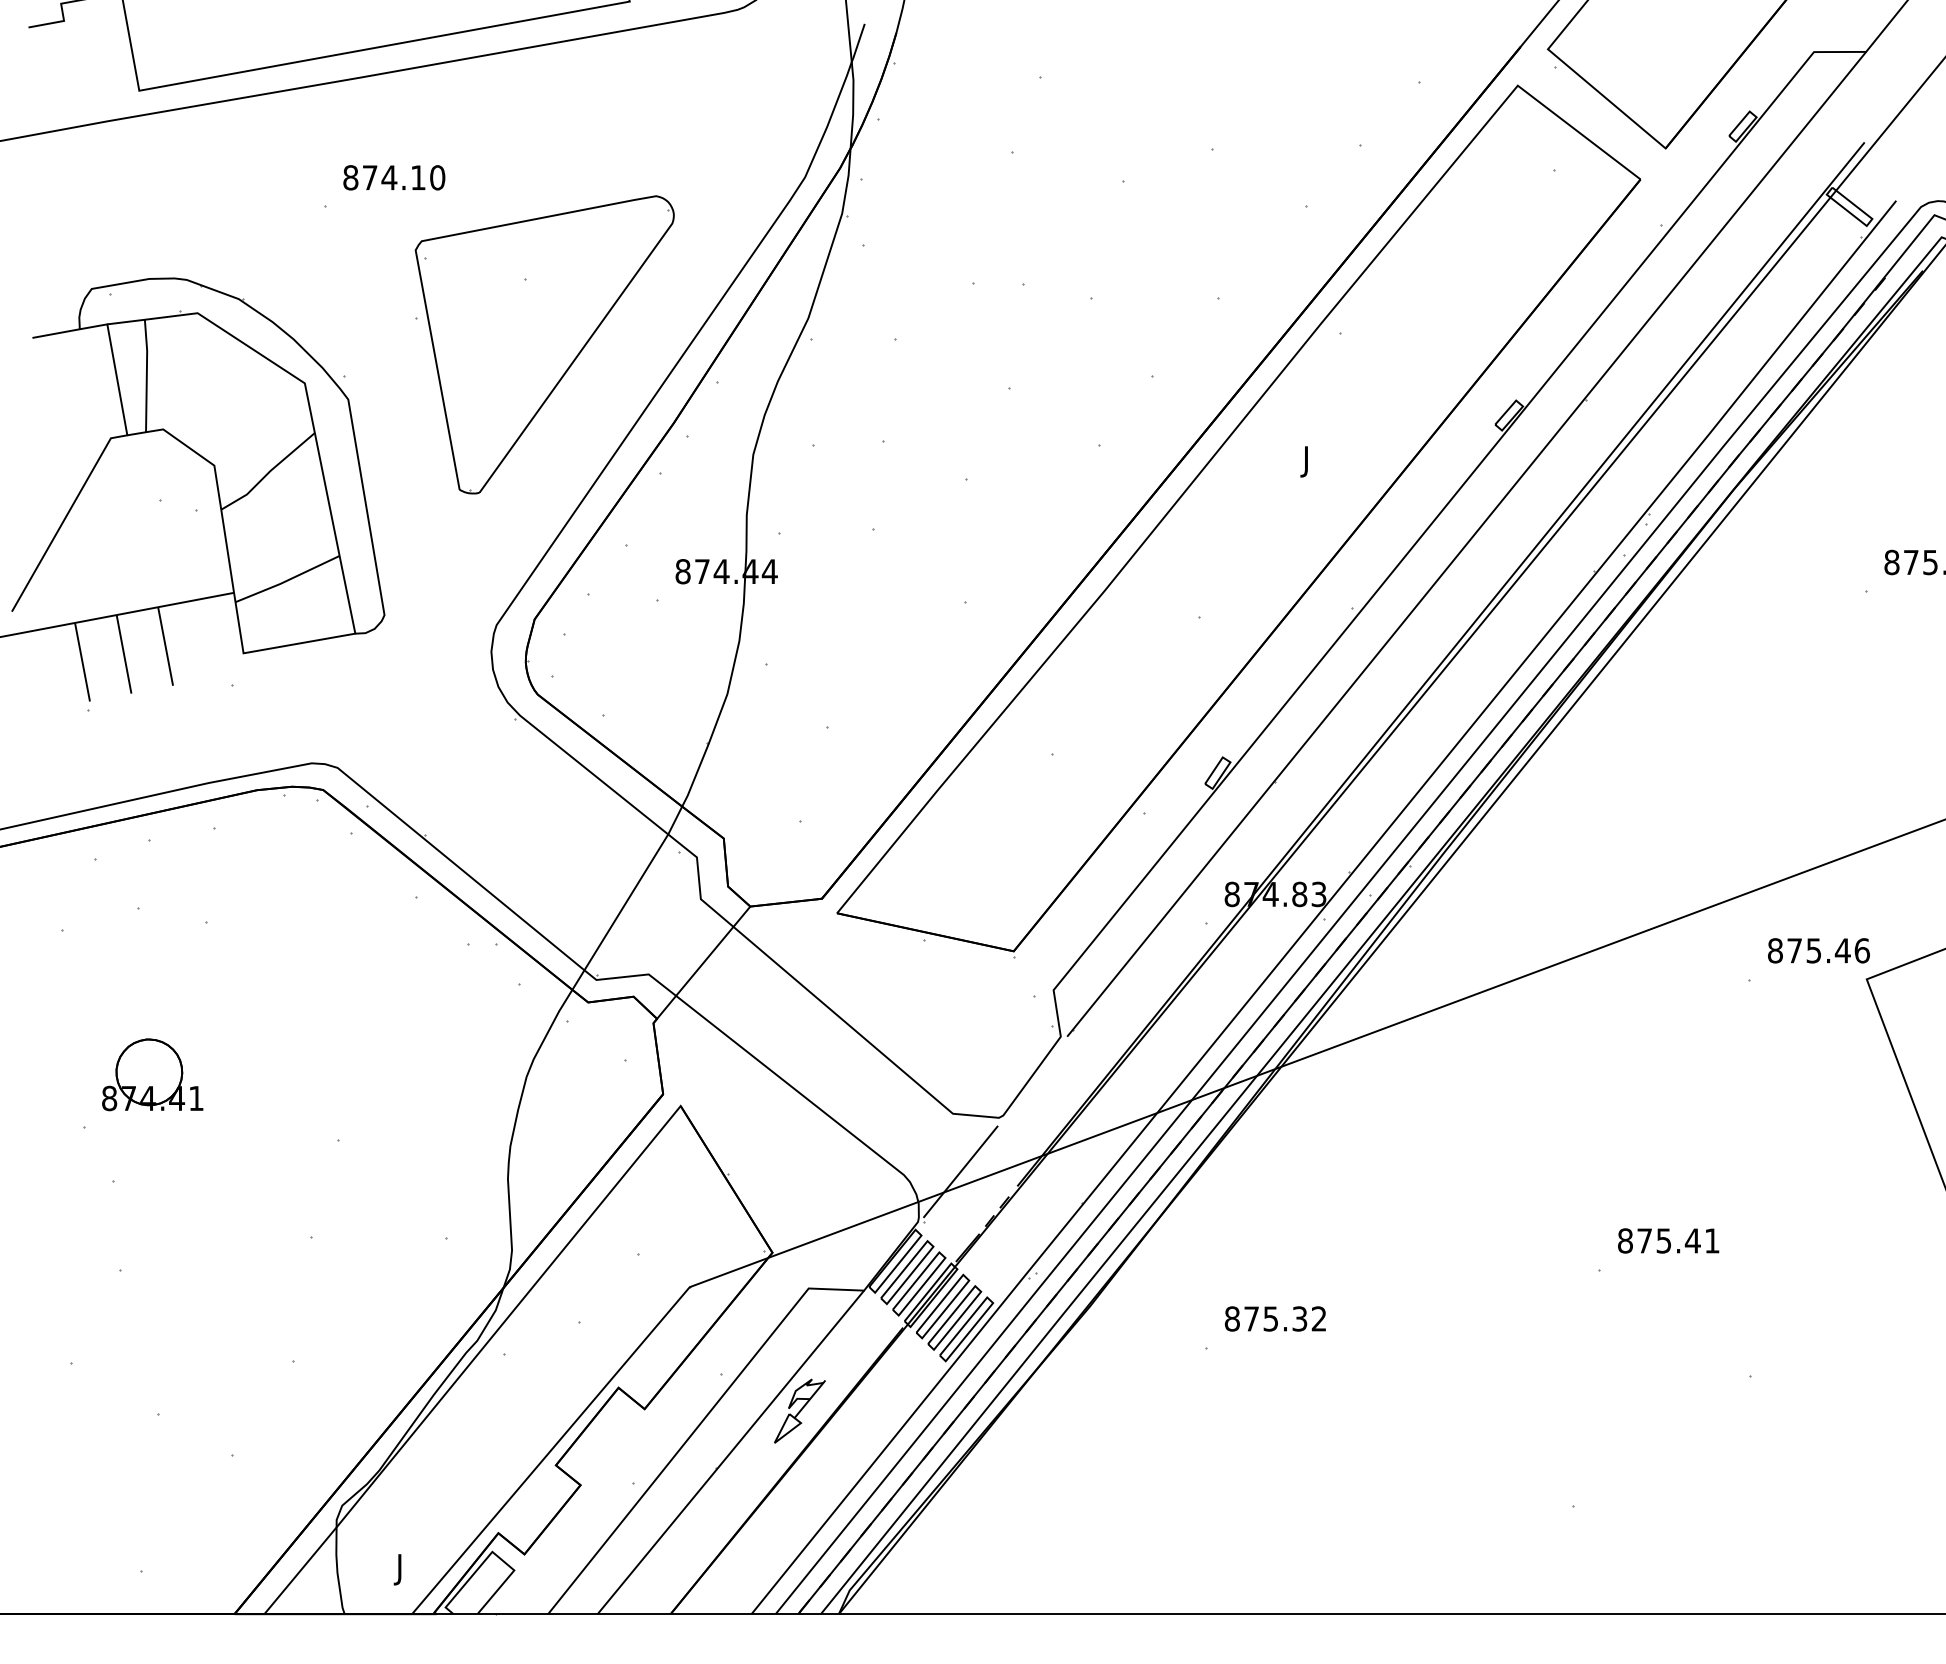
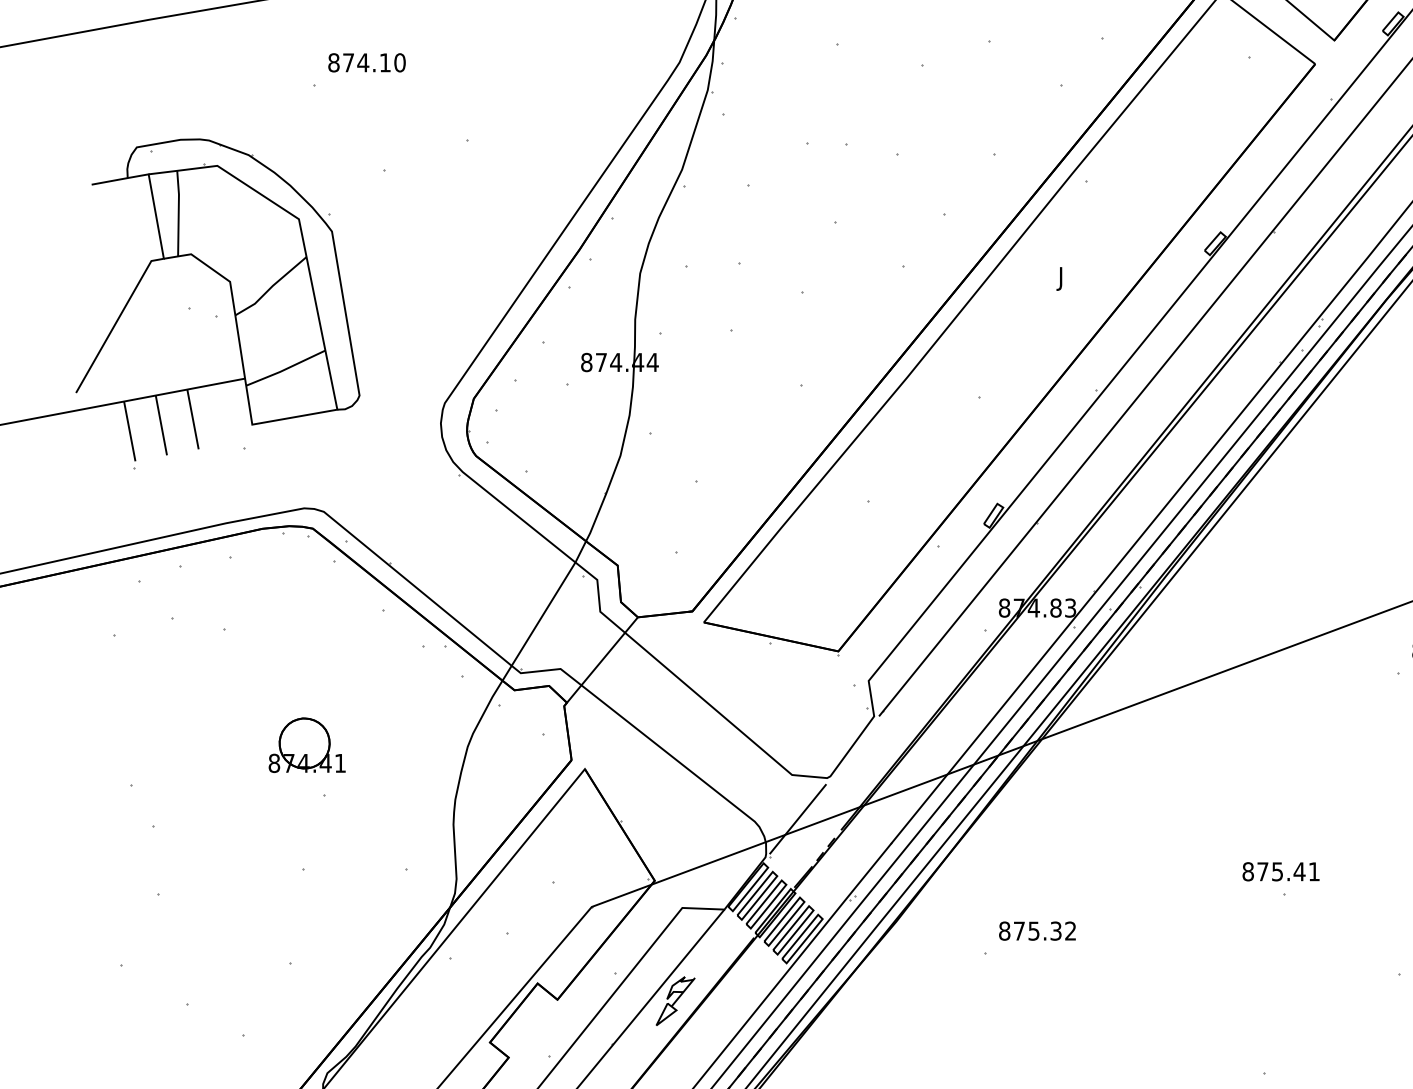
part: (544, 344) -> (481, 189), removed
part: (152, 1074) -> (307, 745), moved
text: (1668, 1240) -> (1281, 871), moved

